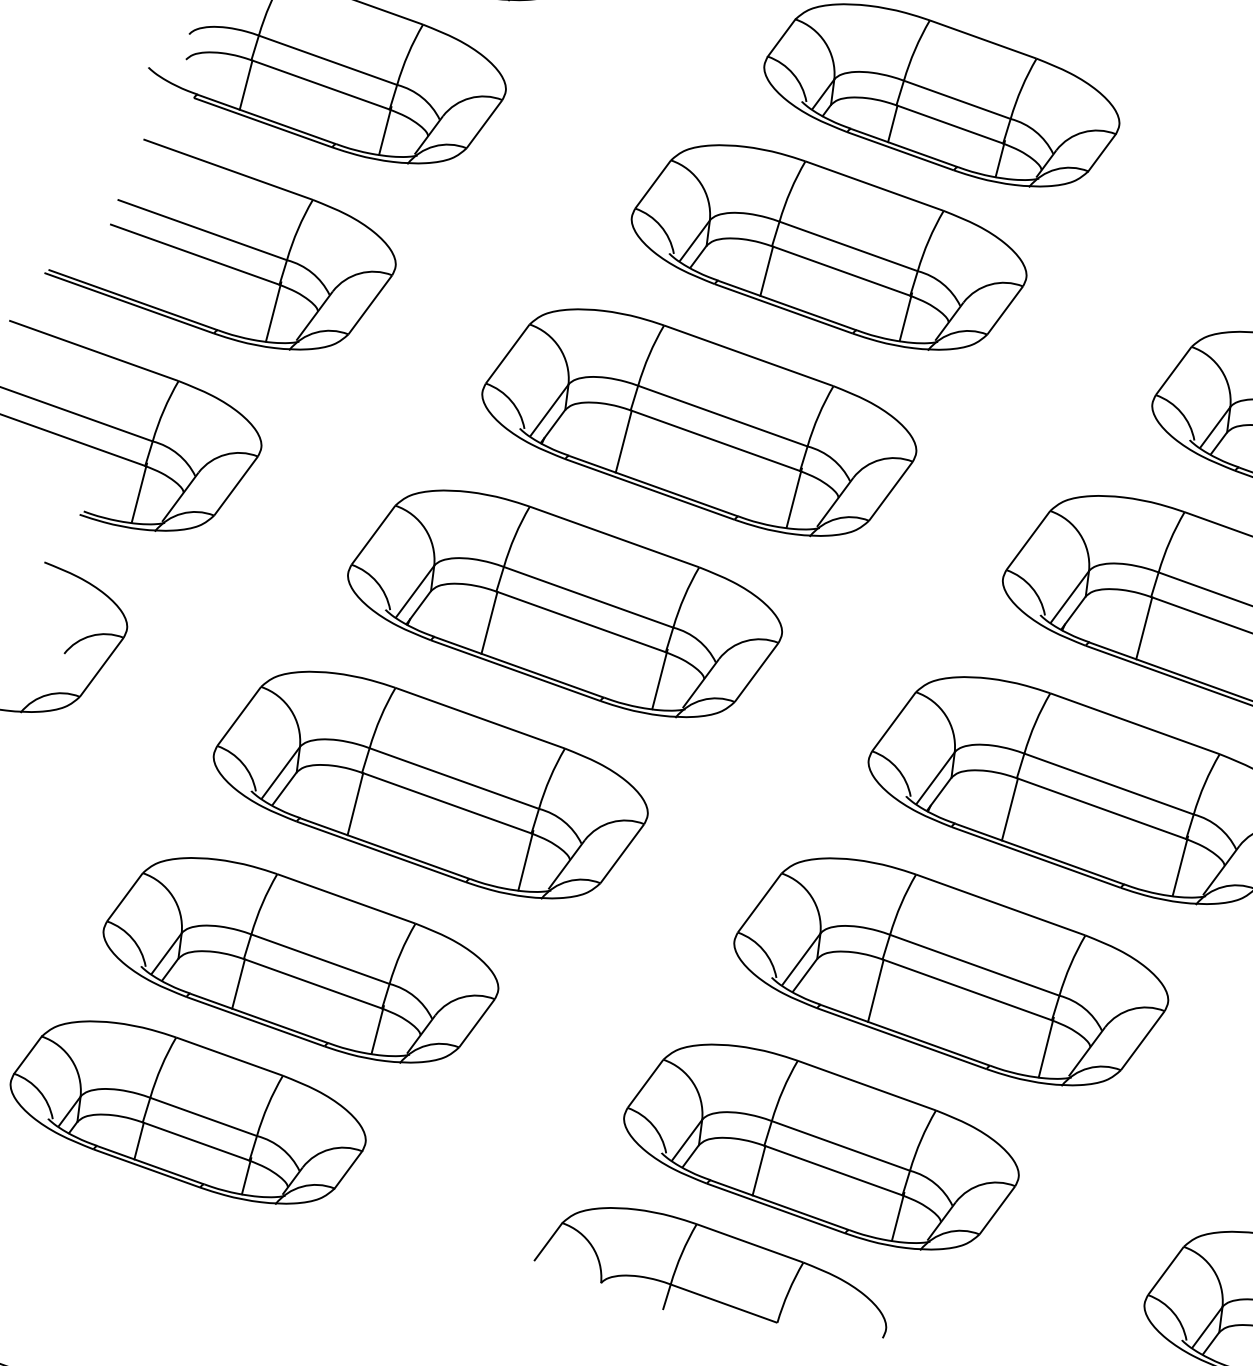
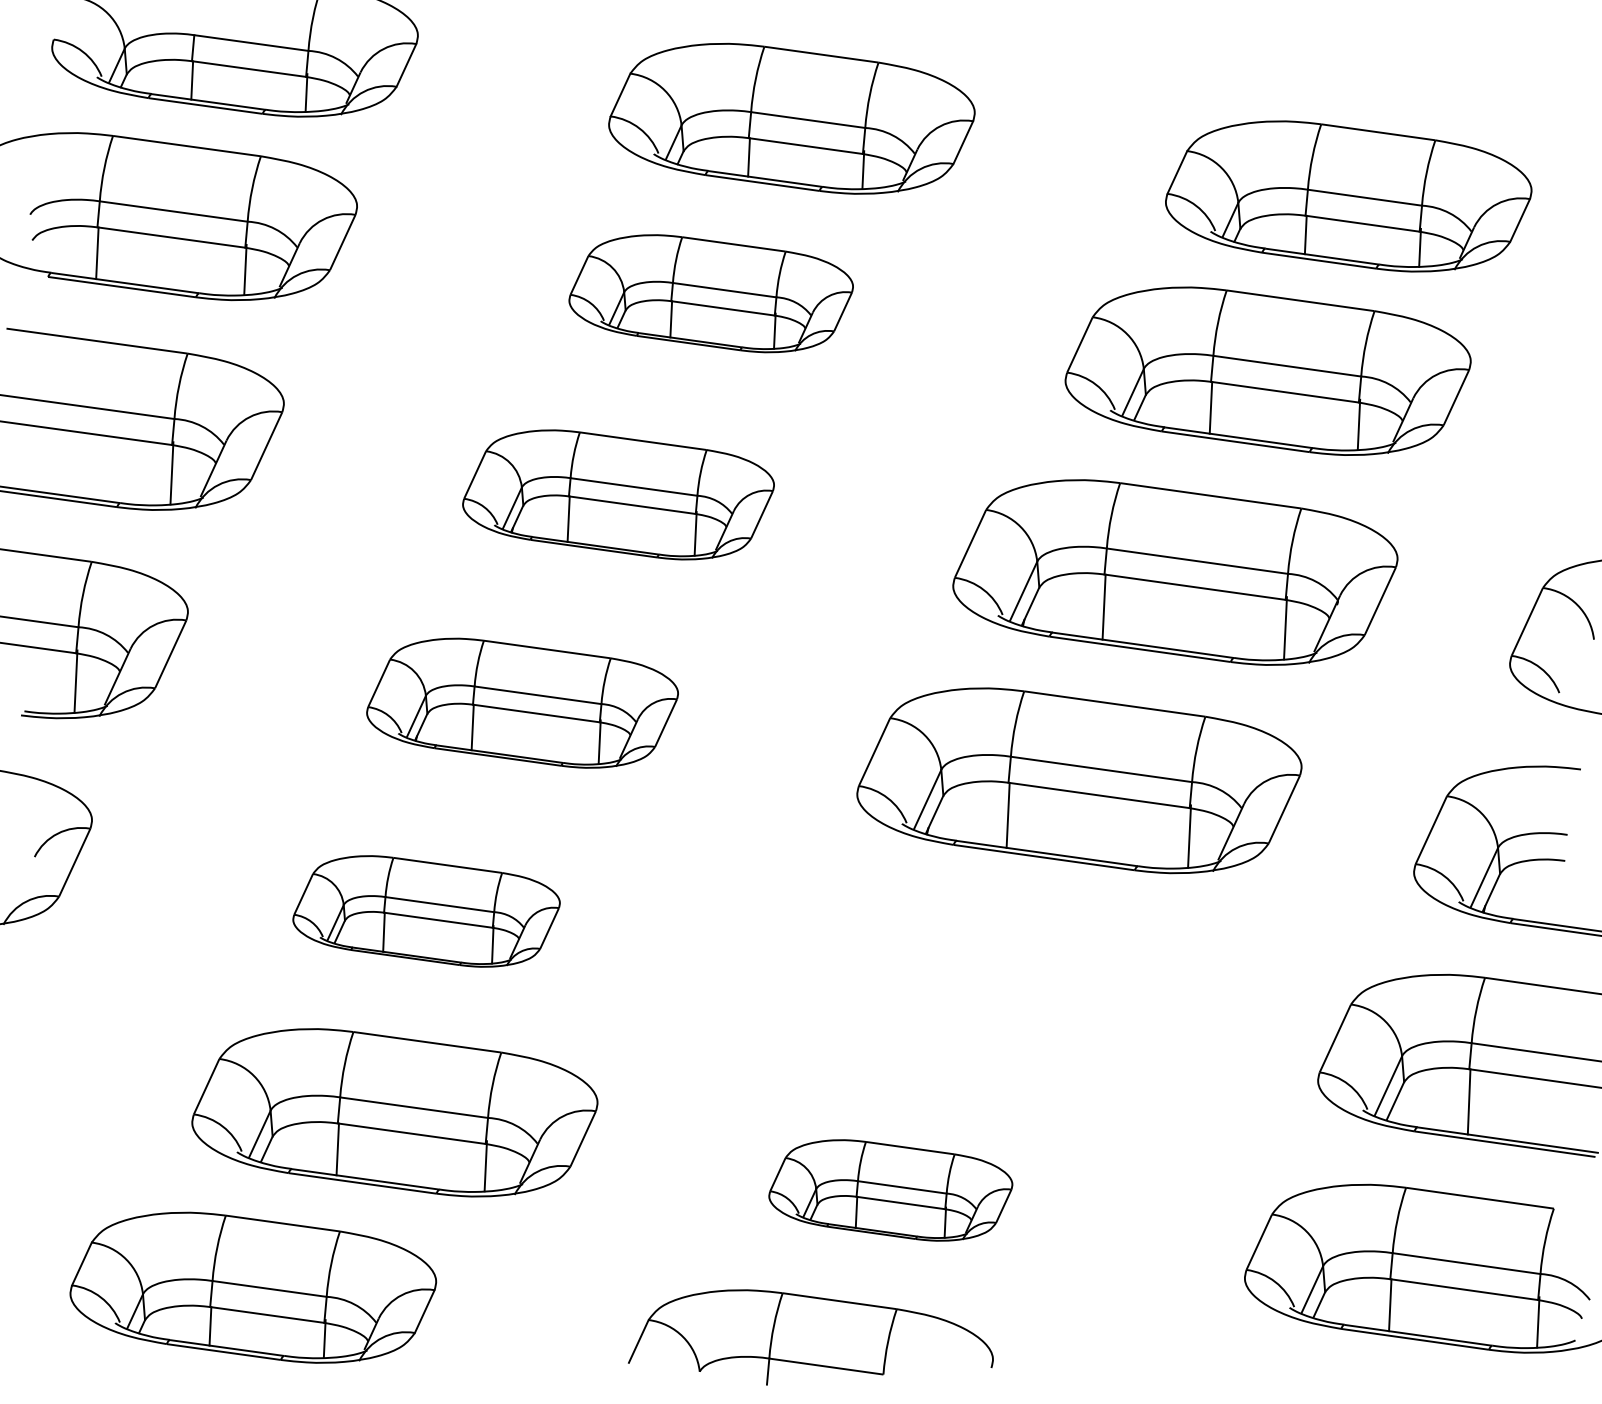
part: (828, 247) -> (710, 293), size x0.7
part: (699, 422) -> (618, 494), size x0.7
part: (564, 604) -> (522, 703), size x0.7
part: (430, 785) -> (426, 911), size x0.6
part: (300, 959) -> (394, 1112), moved
part: (951, 971) -> (983, 988), removed
part: (821, 1147) -> (890, 1190), size x0.6

